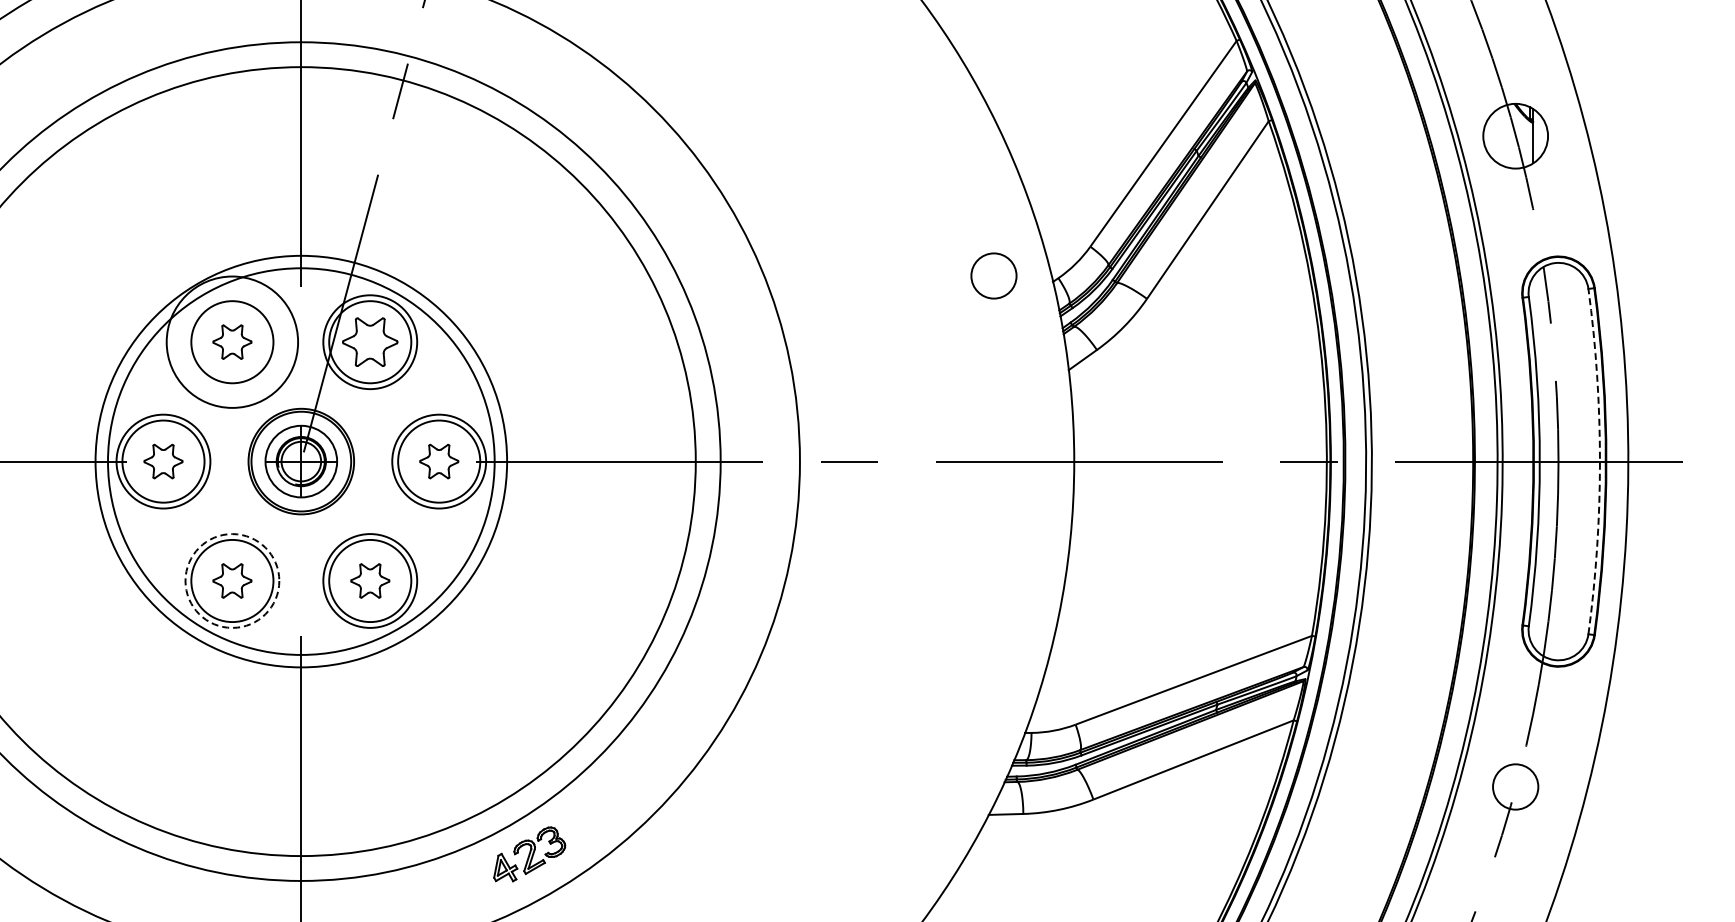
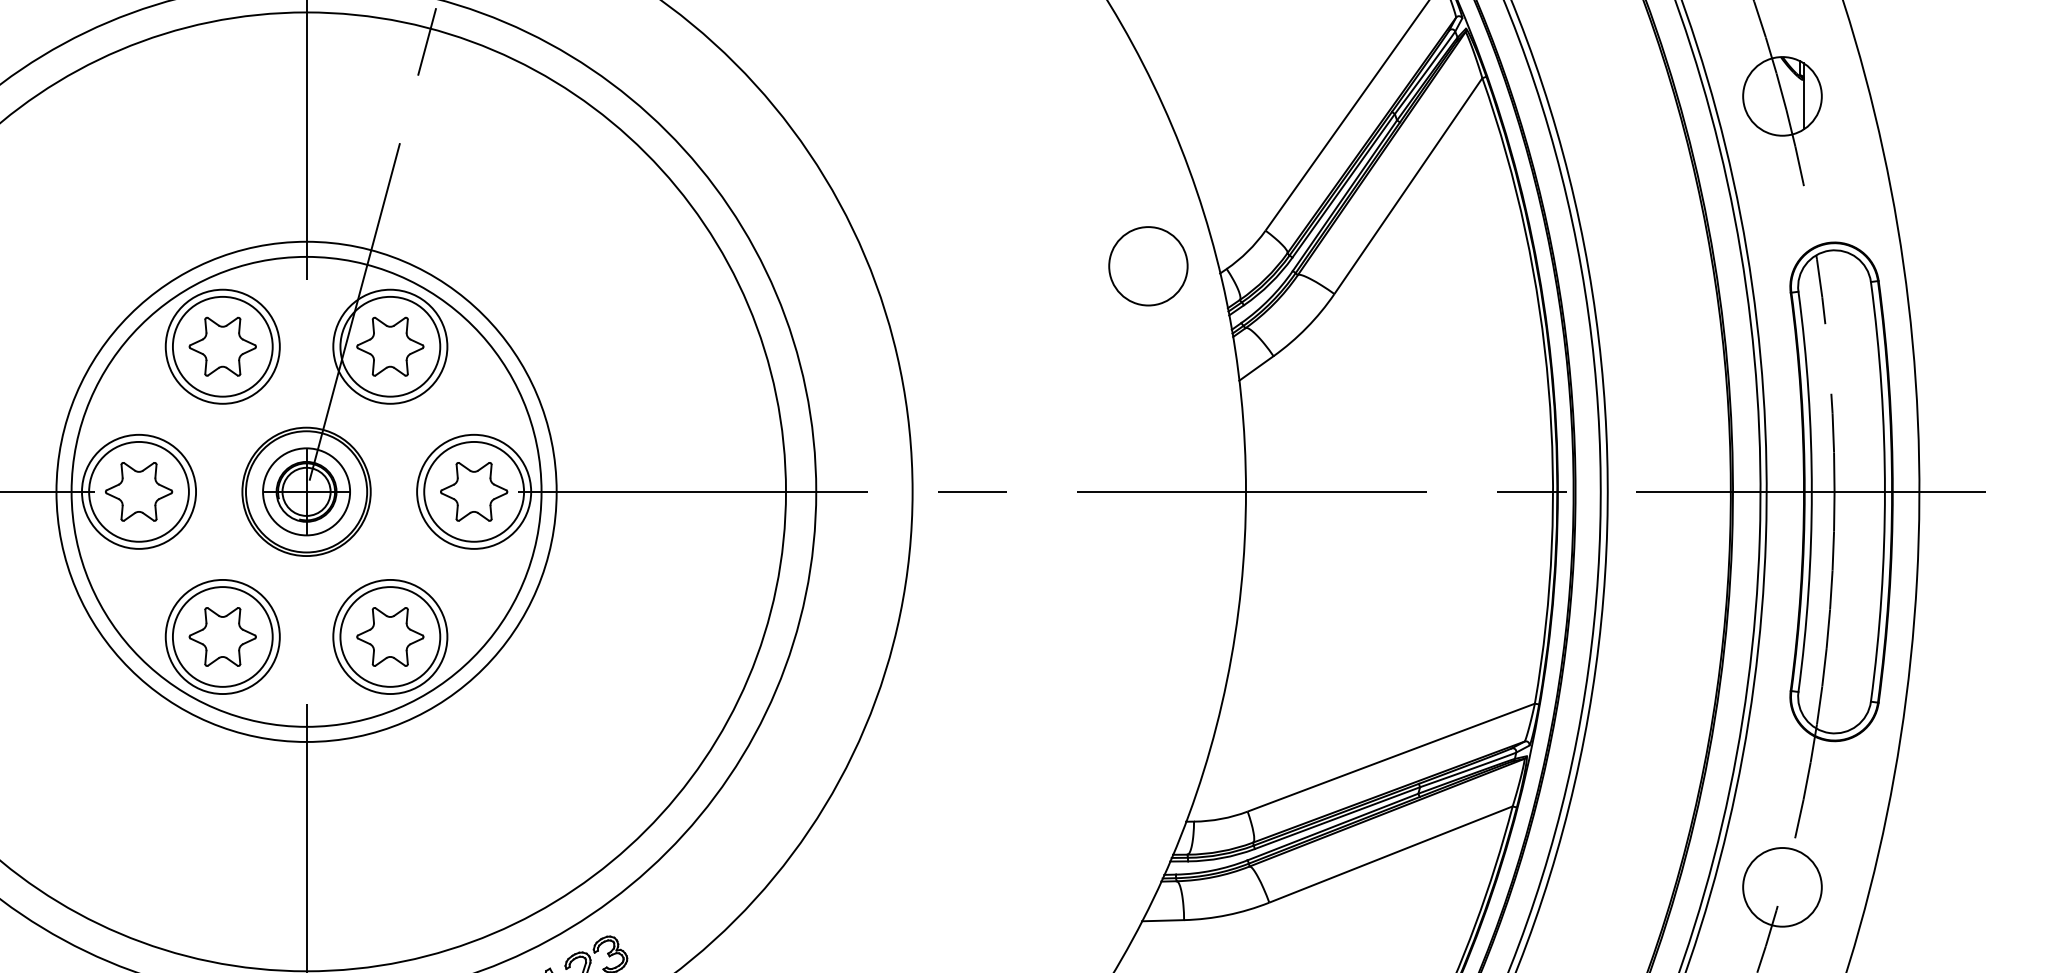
circle: (993, 275) -> (1147, 265), size x1.43
part: (232, 341) -> (222, 345), size x1.43
circle: (232, 342) -> (222, 347), size x0.71
part: (163, 461) -> (139, 491), size x1.43
part: (439, 461) -> (474, 491), size x1.43
arc: (1599, 461) -> (1884, 491), dashed -> solid
circle: (232, 580) -> (222, 636), dashed -> solid
part: (232, 580) -> (222, 636), size x1.43
part: (370, 580) -> (390, 636), size x1.43
circle: (1515, 786) -> (1782, 886), size x1.43

